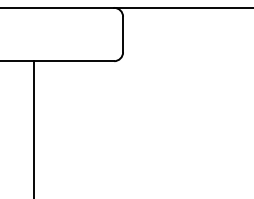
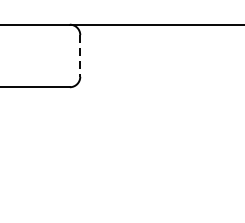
line: (123, 34) -> (80, 55), solid -> dashed

